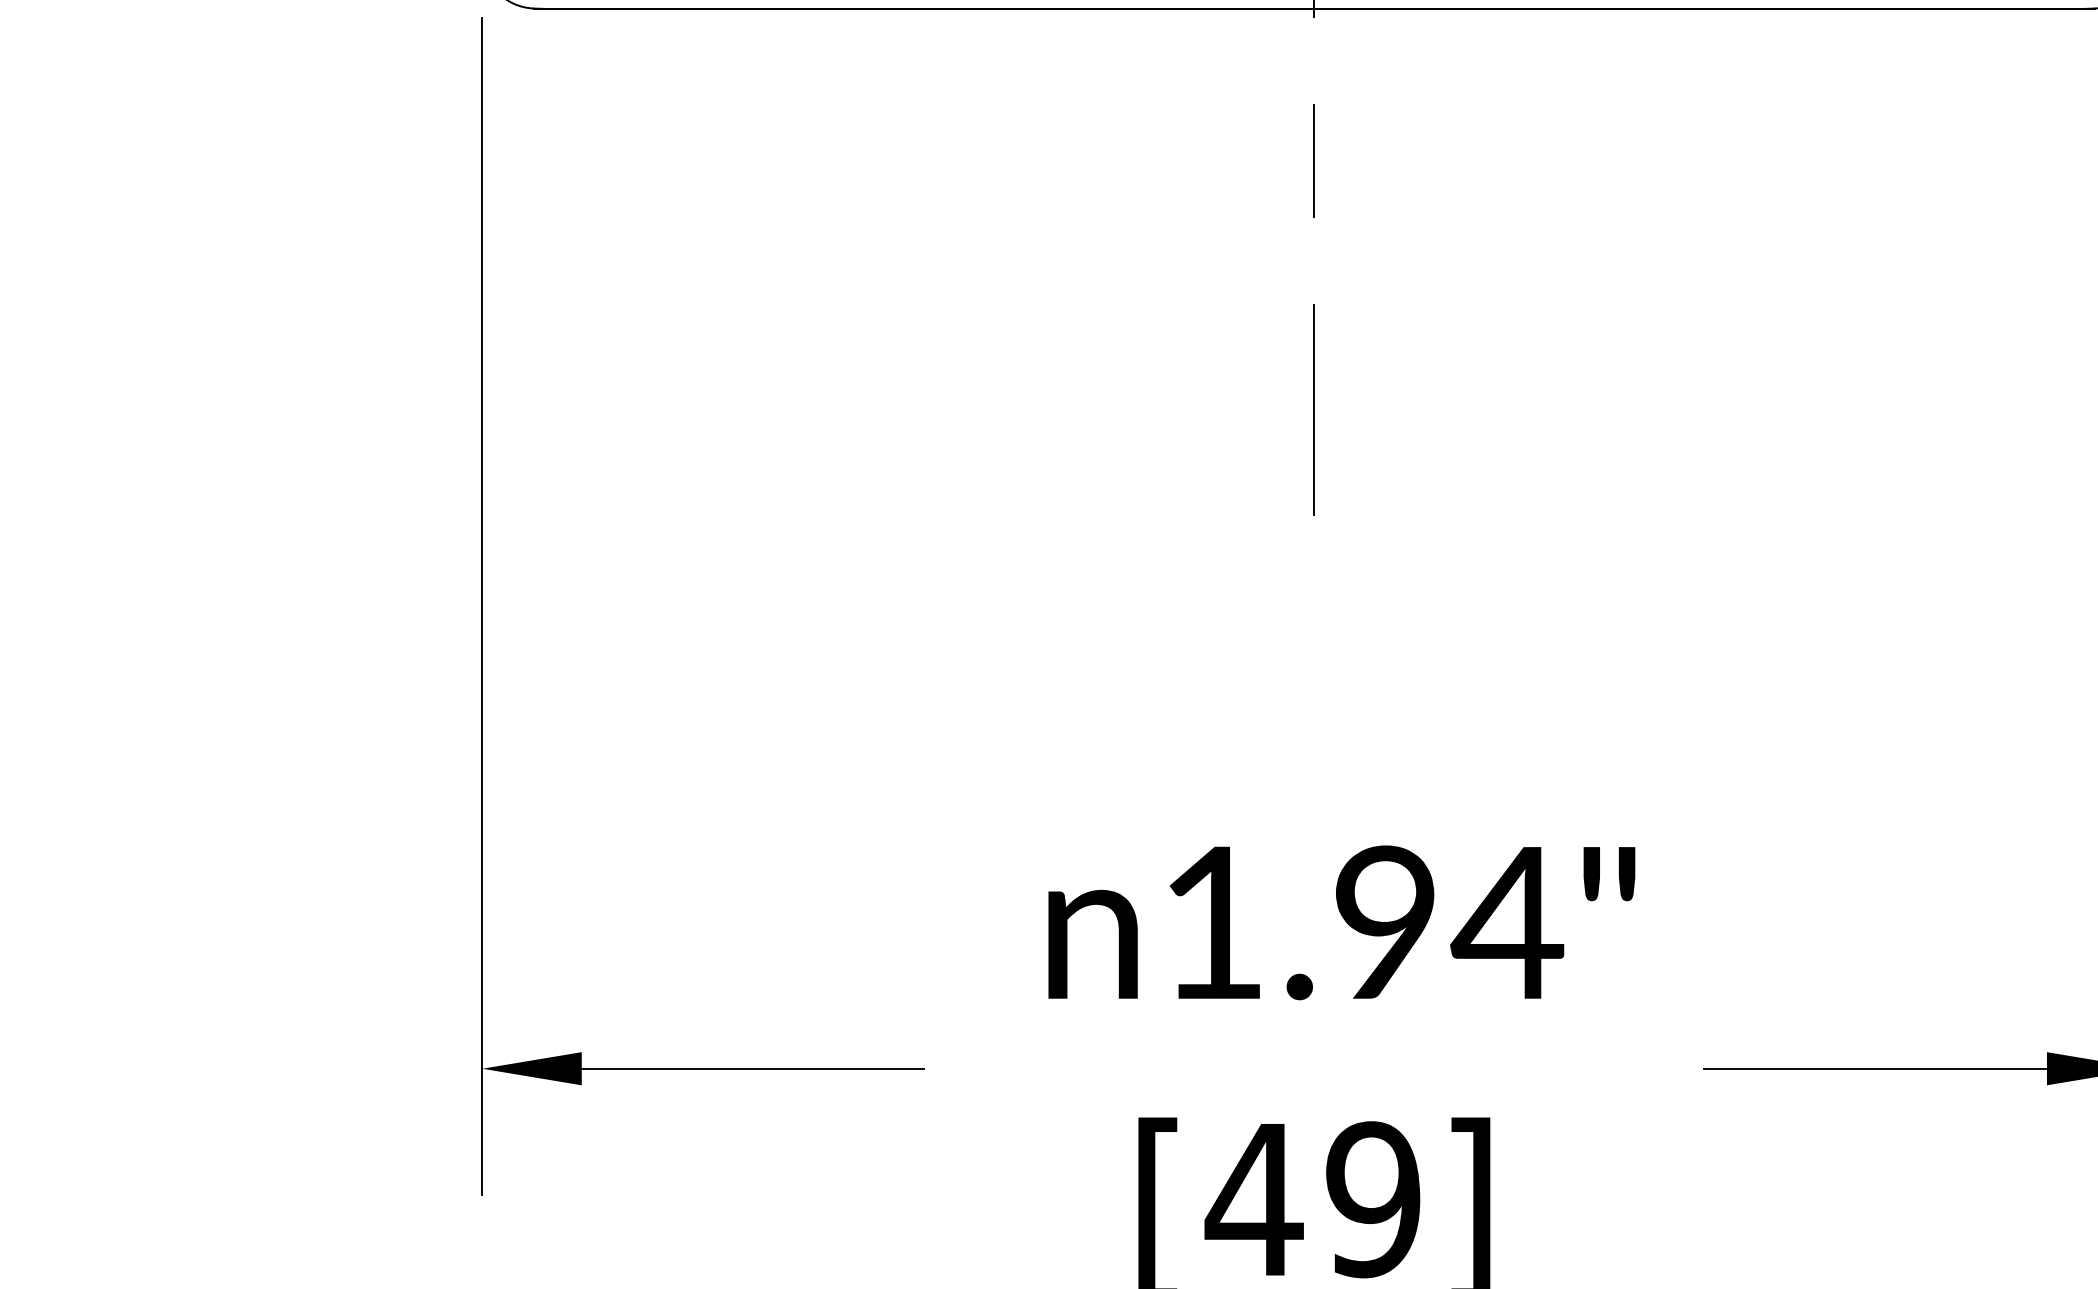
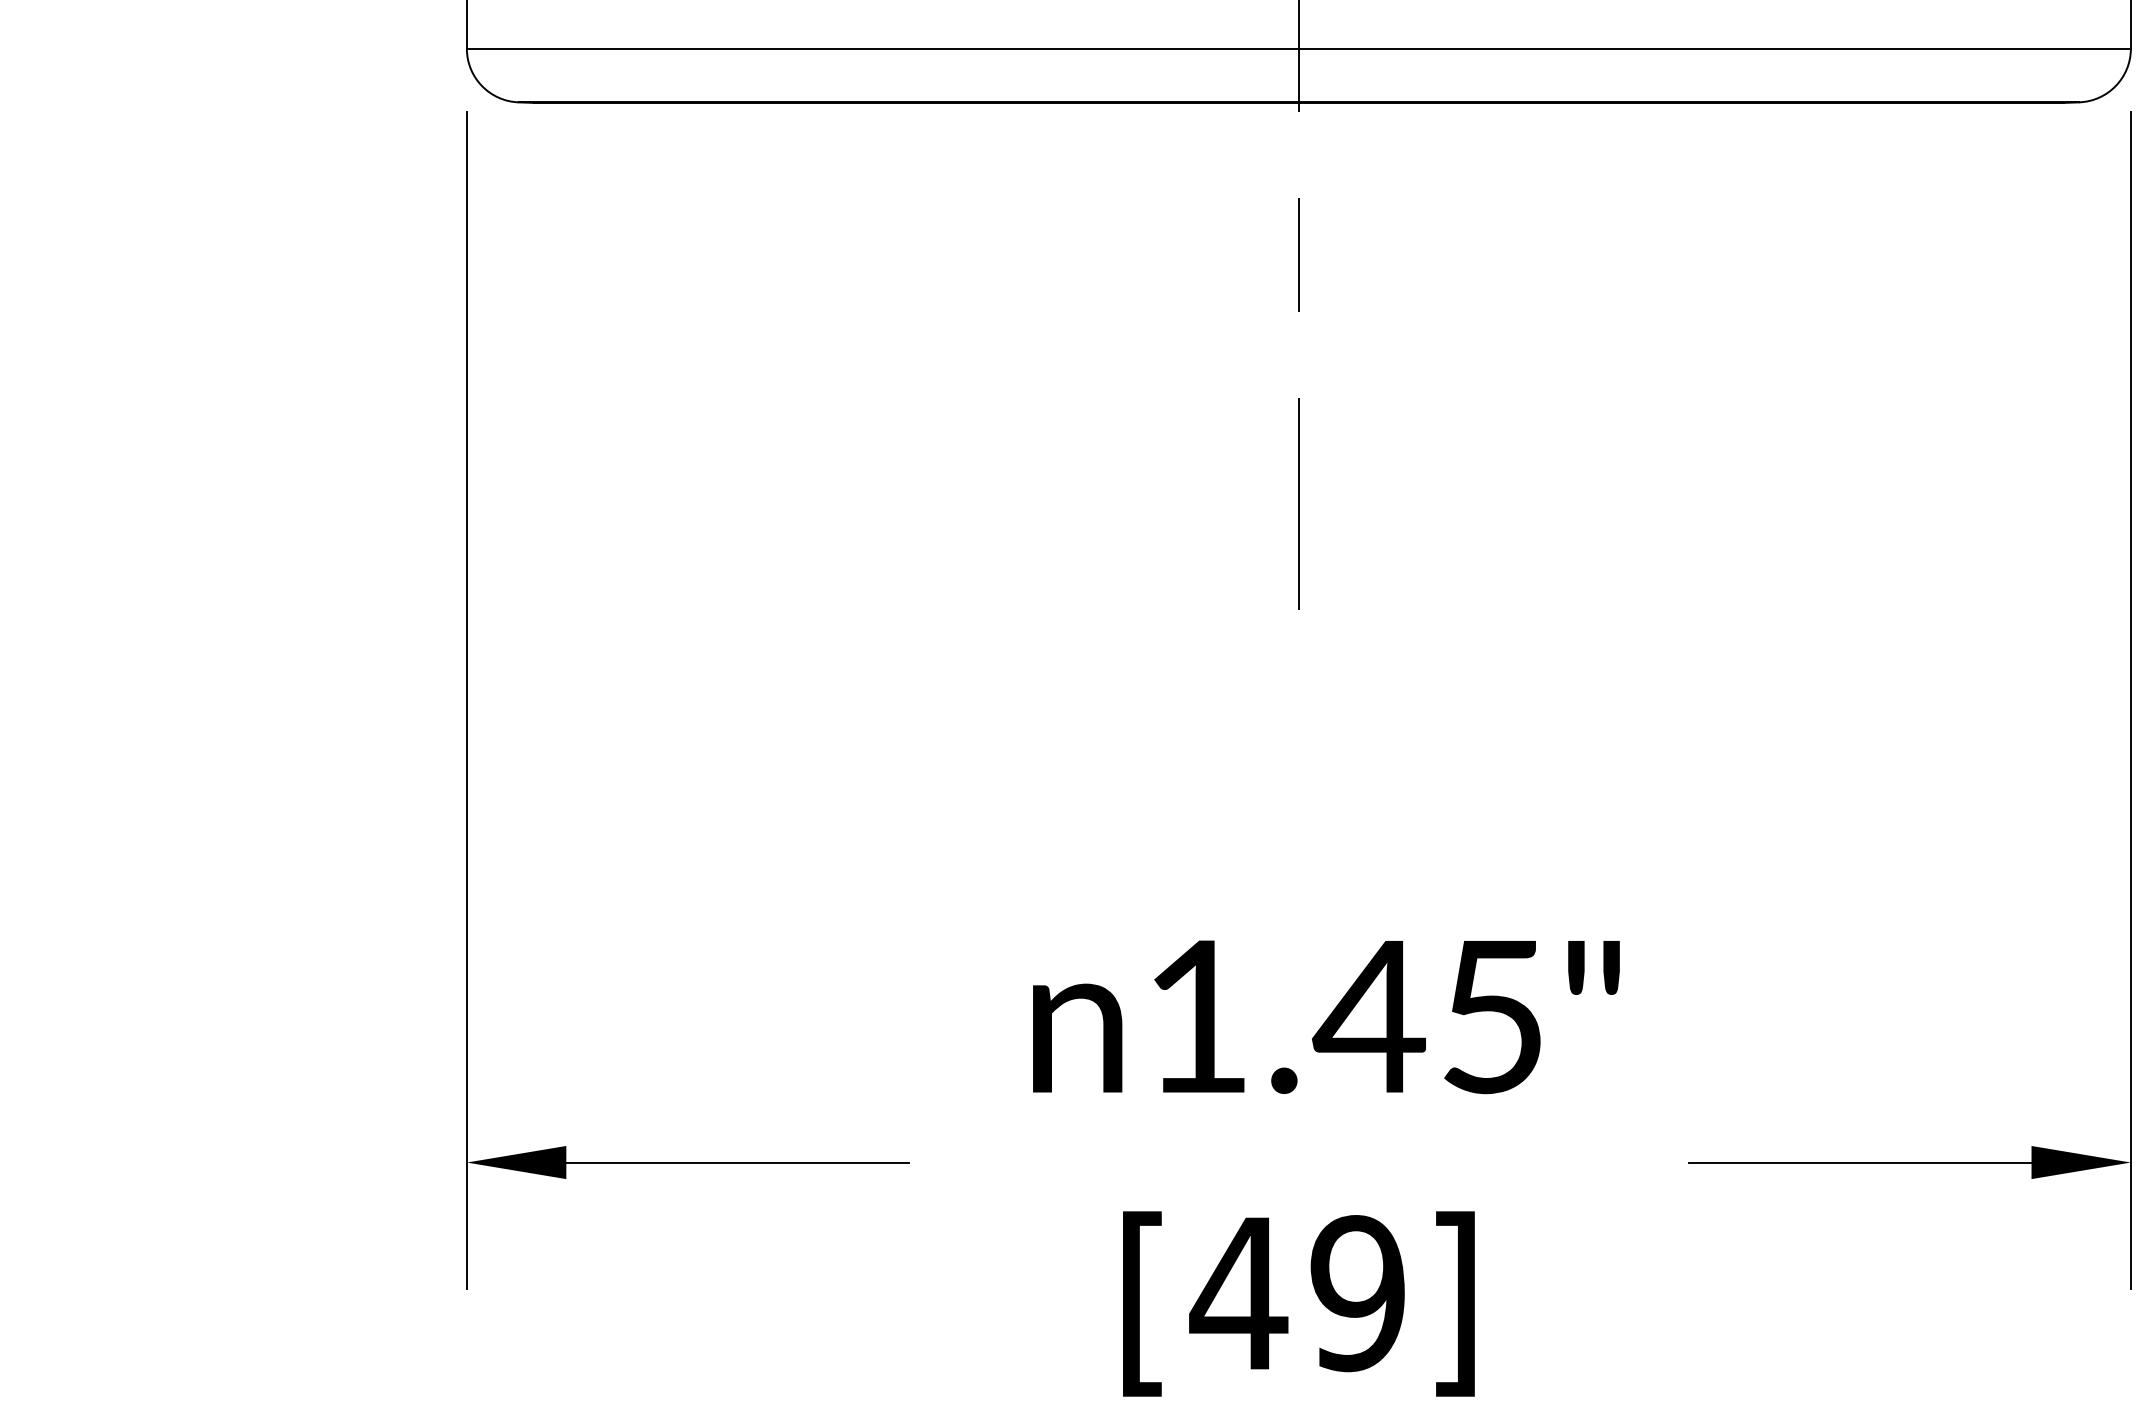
text: (1445, 922) -> (1430, 1016), 1.94" -> 1.45"

